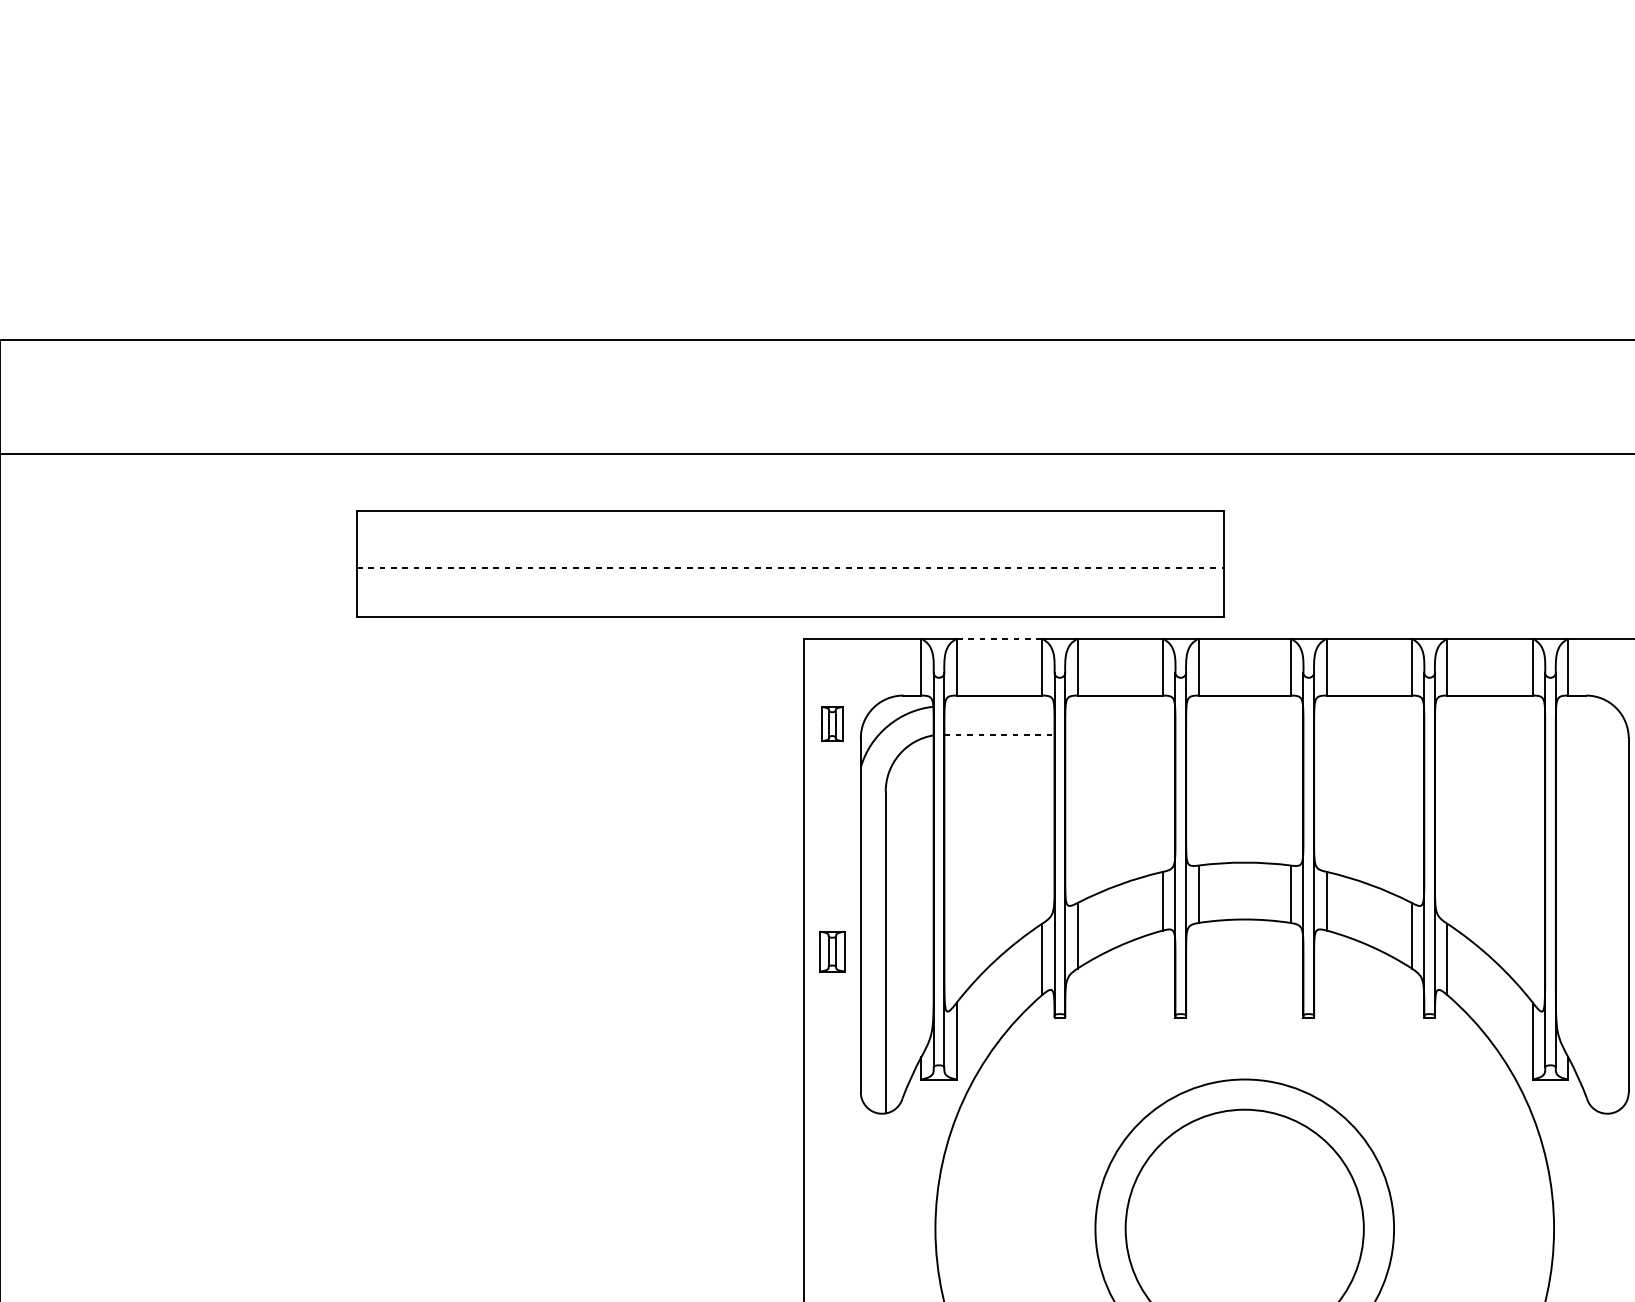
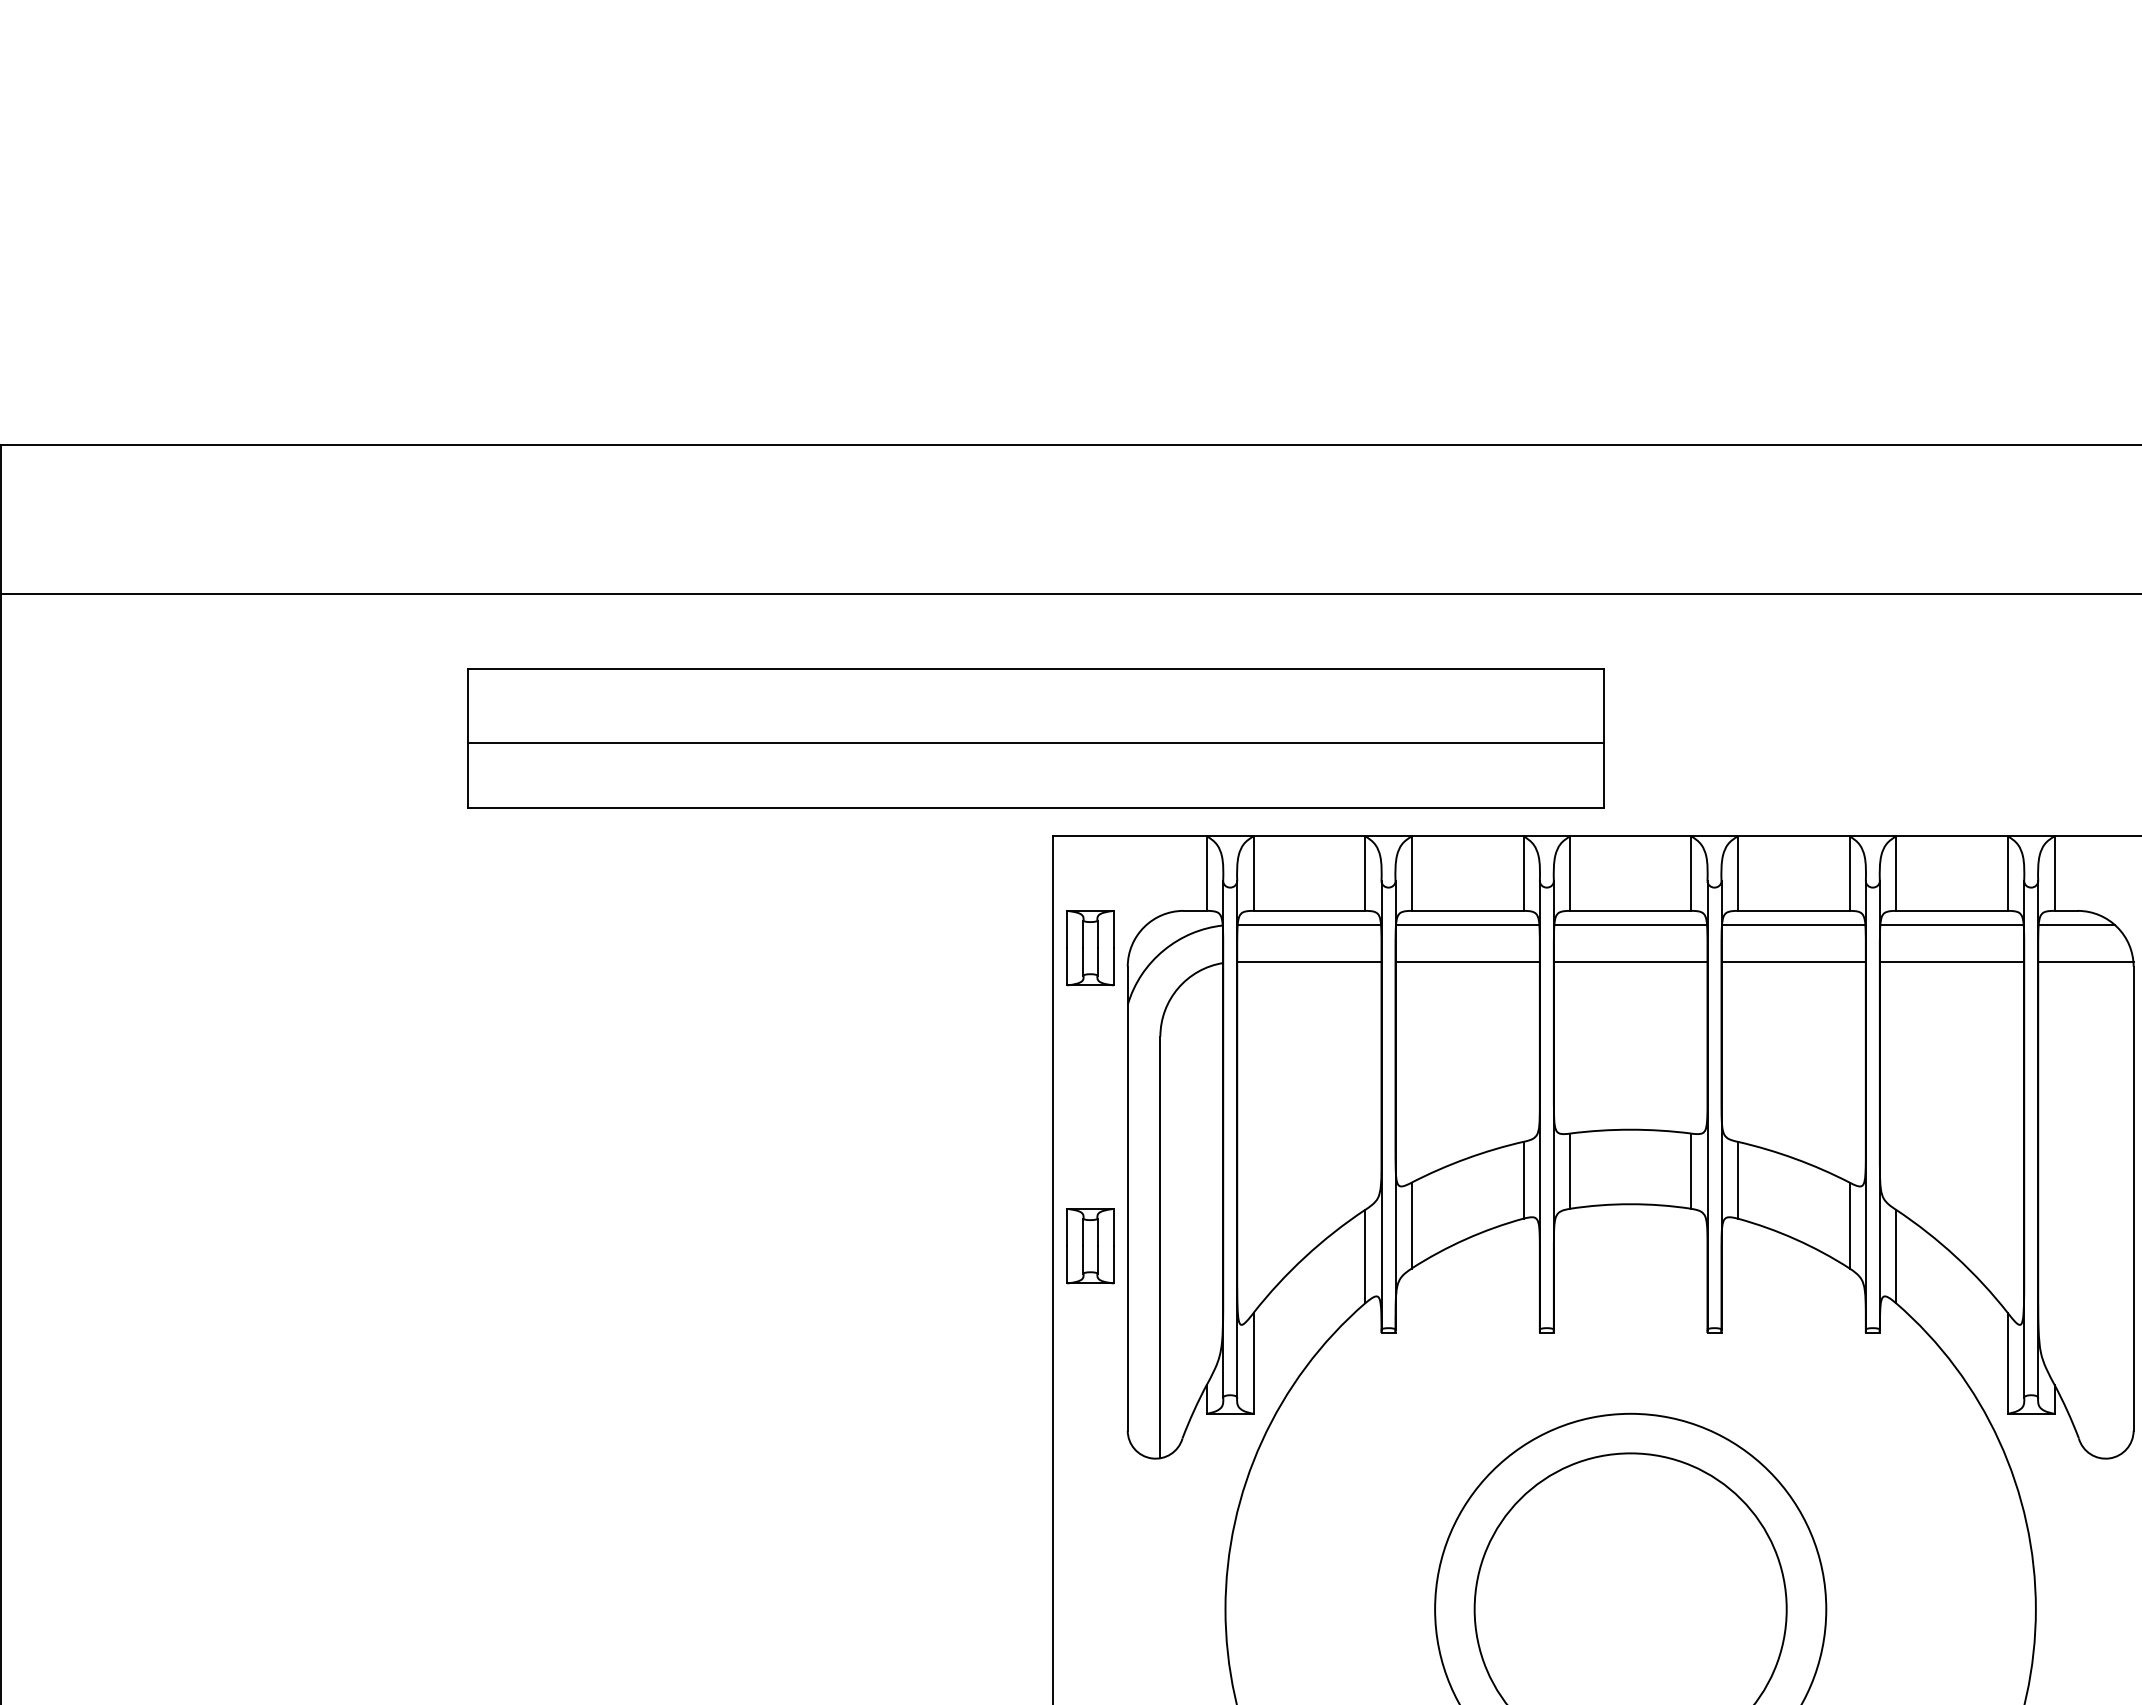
line: (791, 567) -> (1036, 743), dashed -> solid
line: (999, 638) -> (1309, 836), dashed -> solid
line: (999, 705) -> (1309, 924), added
line: (1120, 705) -> (1467, 924), added
line: (1244, 705) -> (1630, 924), added
line: (1369, 705) -> (1793, 924), added
line: (1489, 705) -> (1951, 924), added
line: (1585, 705) -> (2076, 924), added
part: (832, 724) -> (1090, 948), size x1.67
line: (999, 734) -> (1309, 962), dashed -> solid
line: (1120, 734) -> (1467, 962), added
line: (1244, 734) -> (1630, 962), added
line: (1369, 734) -> (1793, 962), added
line: (1489, 734) -> (1951, 962), added
line: (1591, 734) -> (2085, 962), added
part: (832, 951) -> (1090, 1246), size x1.43

